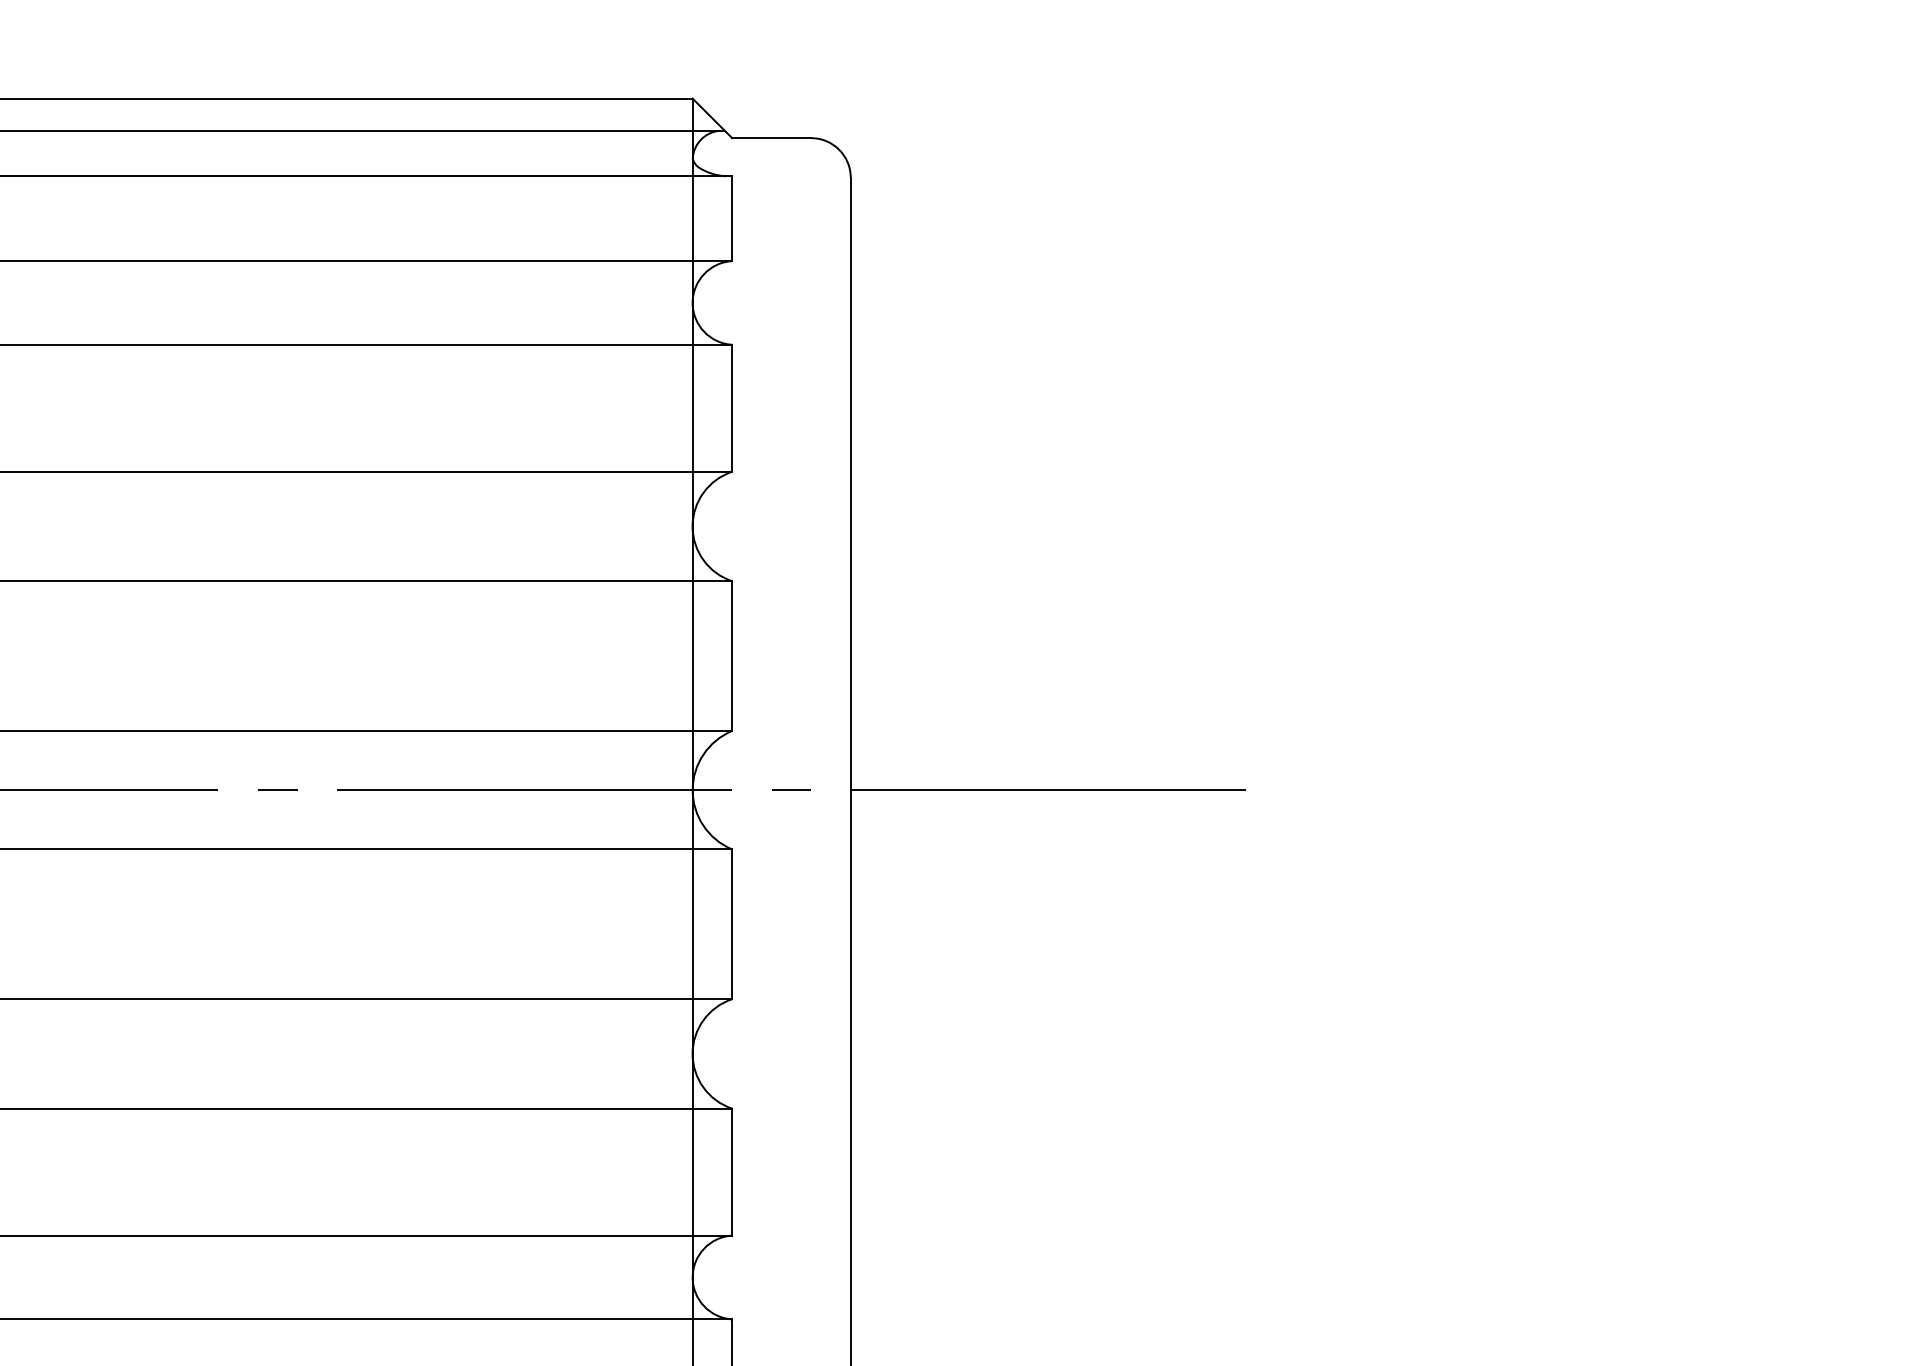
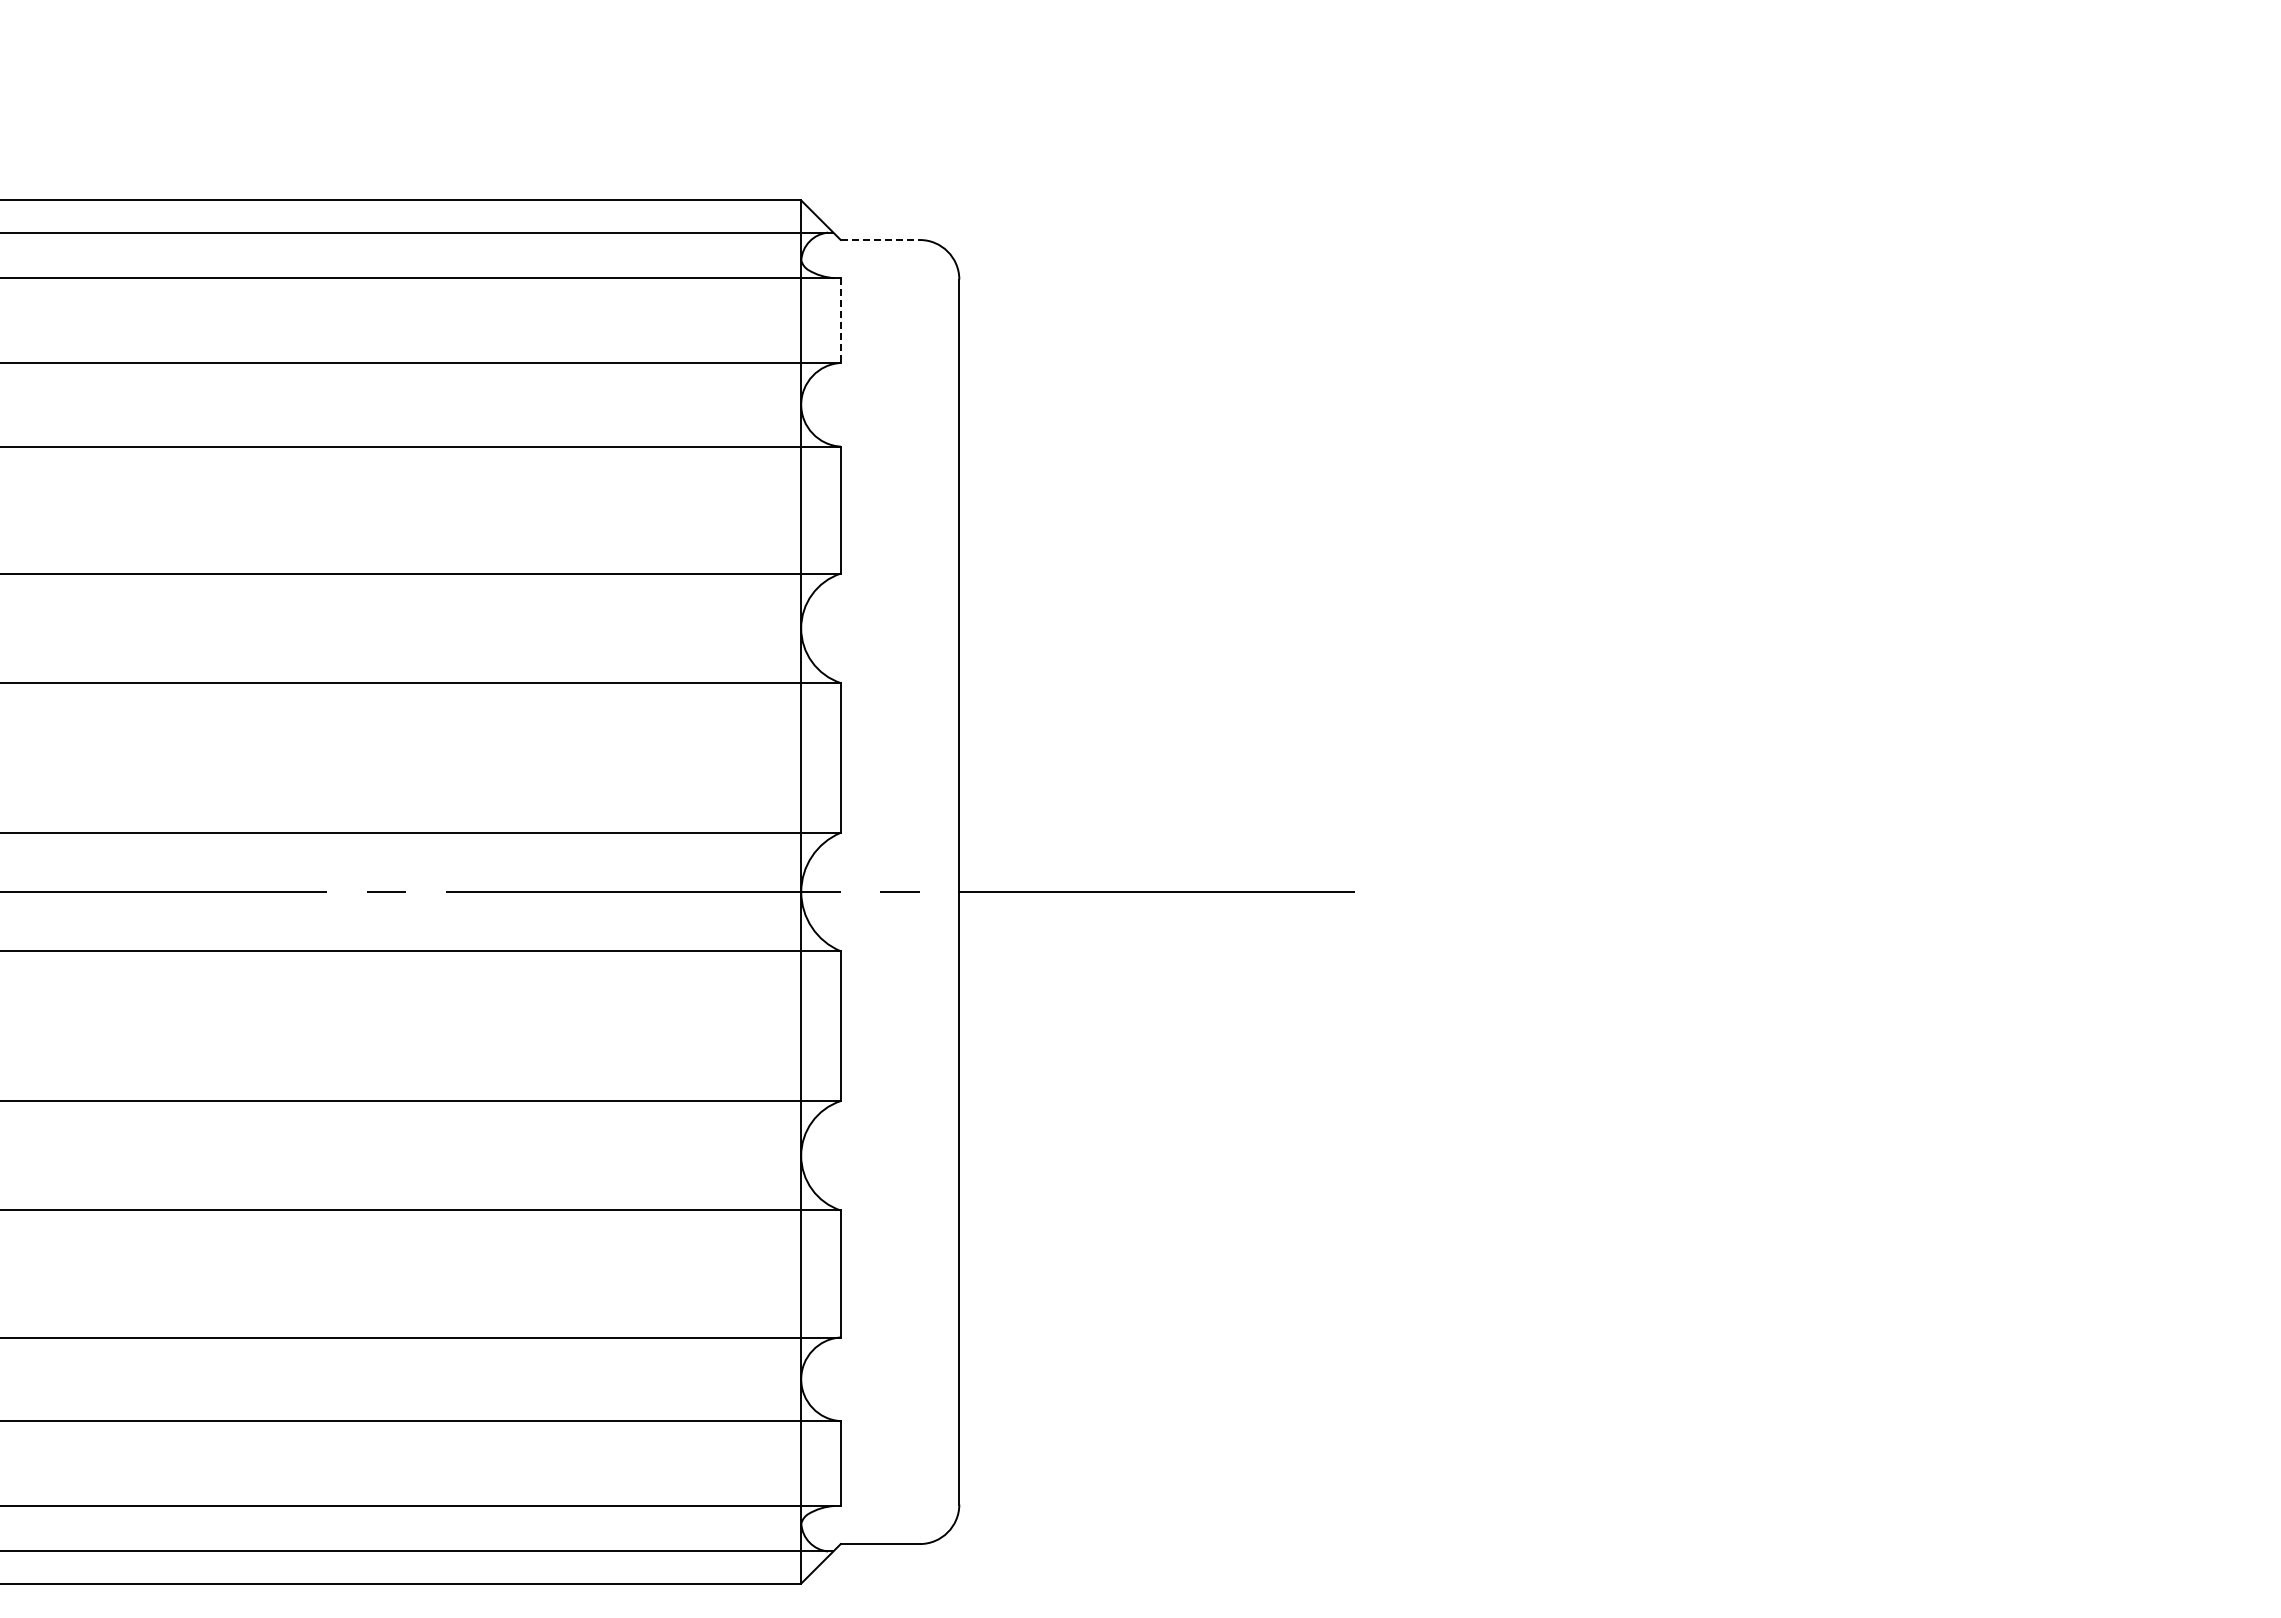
line: (771, 138) -> (880, 240), solid -> dashed
line: (731, 219) -> (840, 321), solid -> dashed

